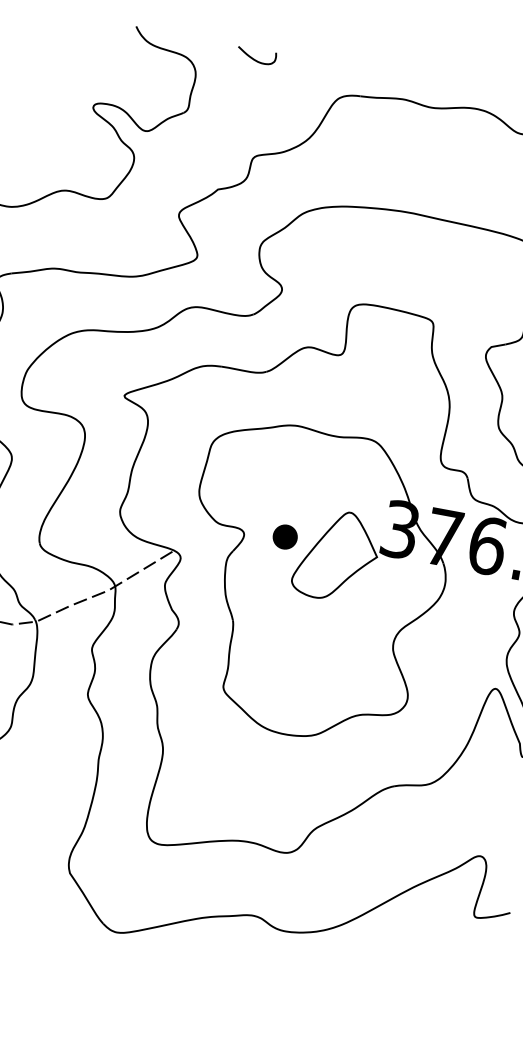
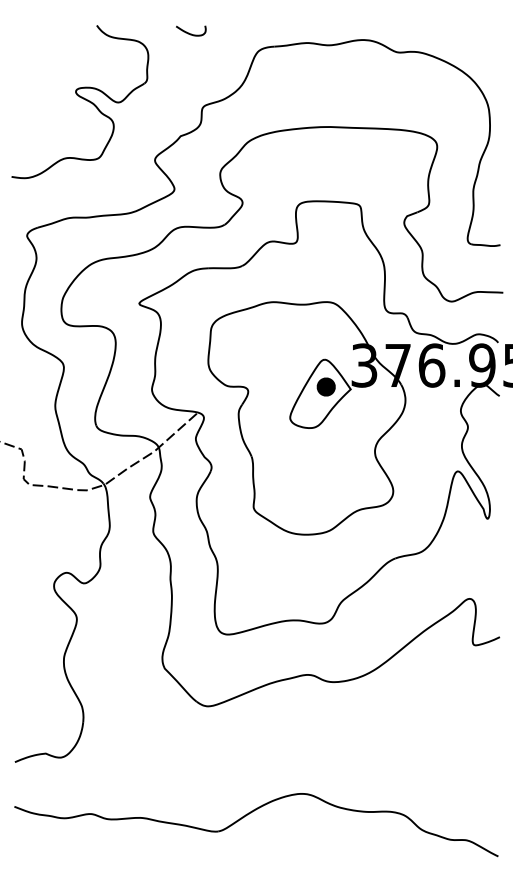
part: (284, 536) -> (325, 386), moved

